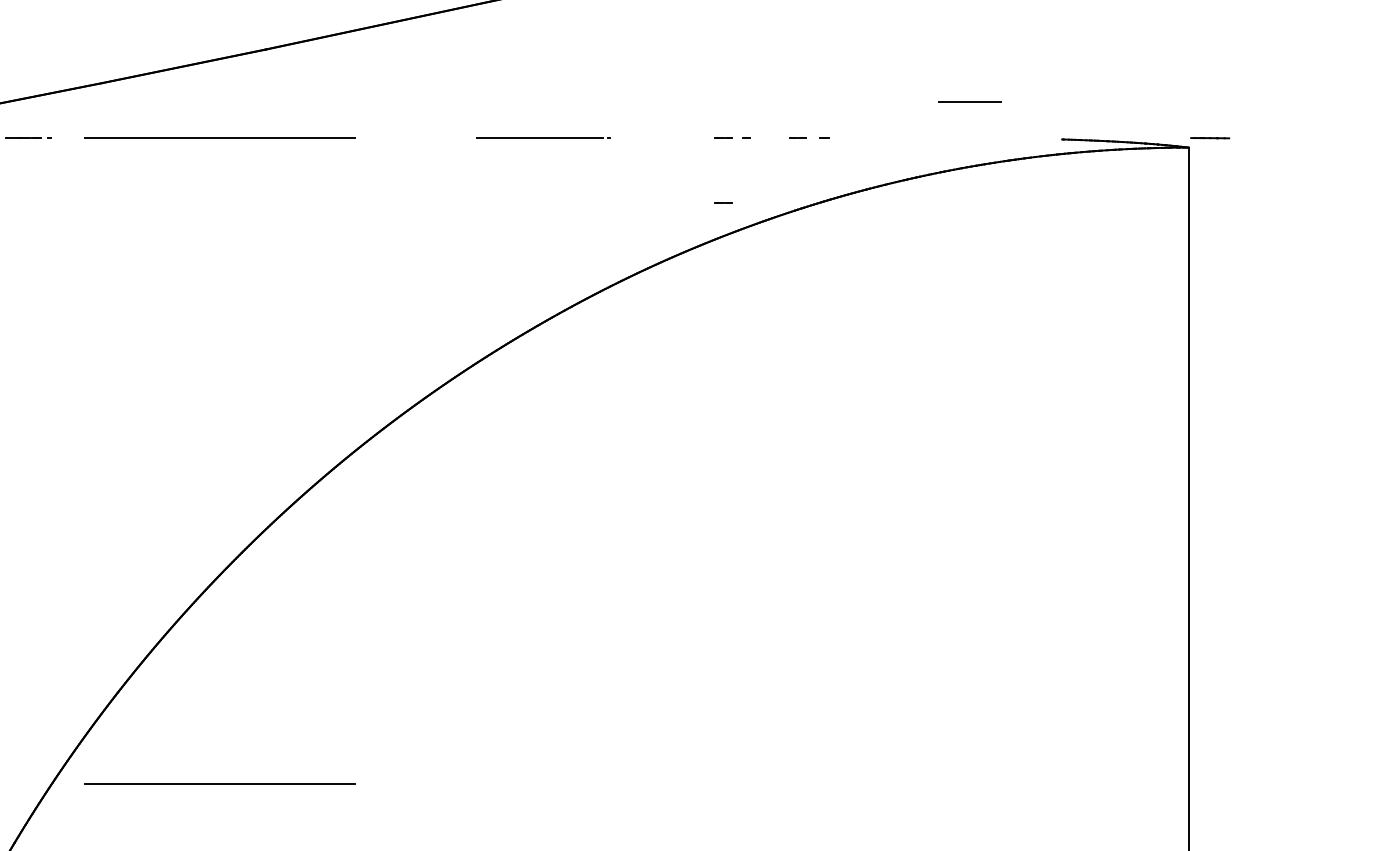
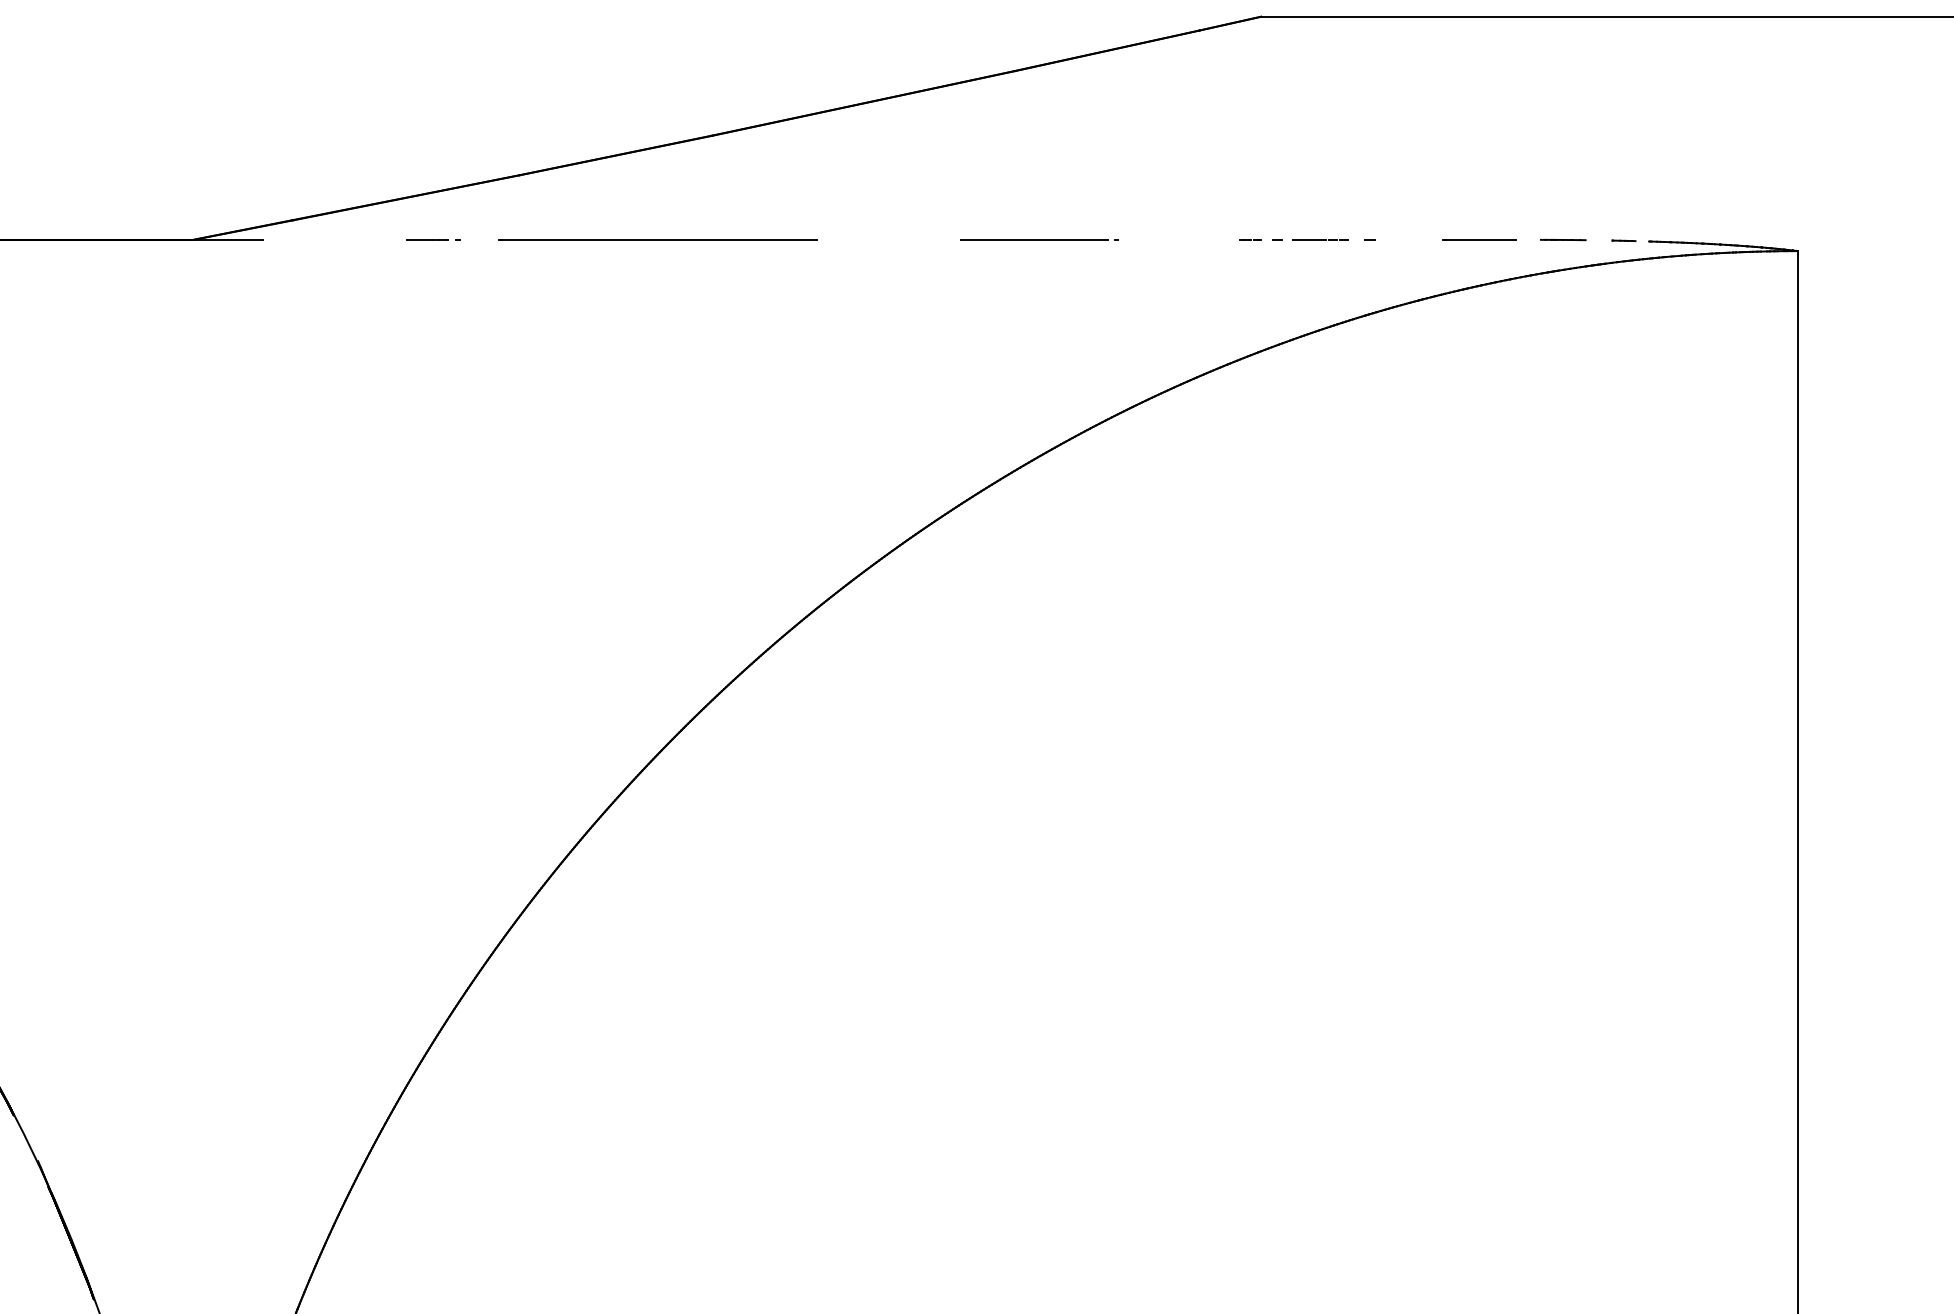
line: (969, 102) -> (1479, 239), moved
line: (772, 137) -> (1308, 239), added
part: (1210, 137) -> (1563, 239), moved
line: (1040, 138) -> (1623, 240), added
line: (723, 202) -> (1250, 315), removed
line: (219, 783) -> (657, 999), removed

